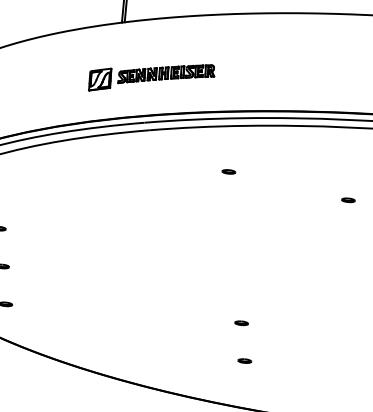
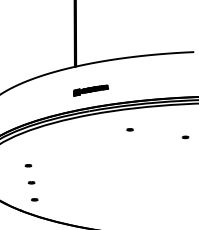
part: (150, 77) -> (90, 90), size x0.6
part: (241, 322) -> (142, 197), removed
part: (244, 360) -> (145, 214), removed

